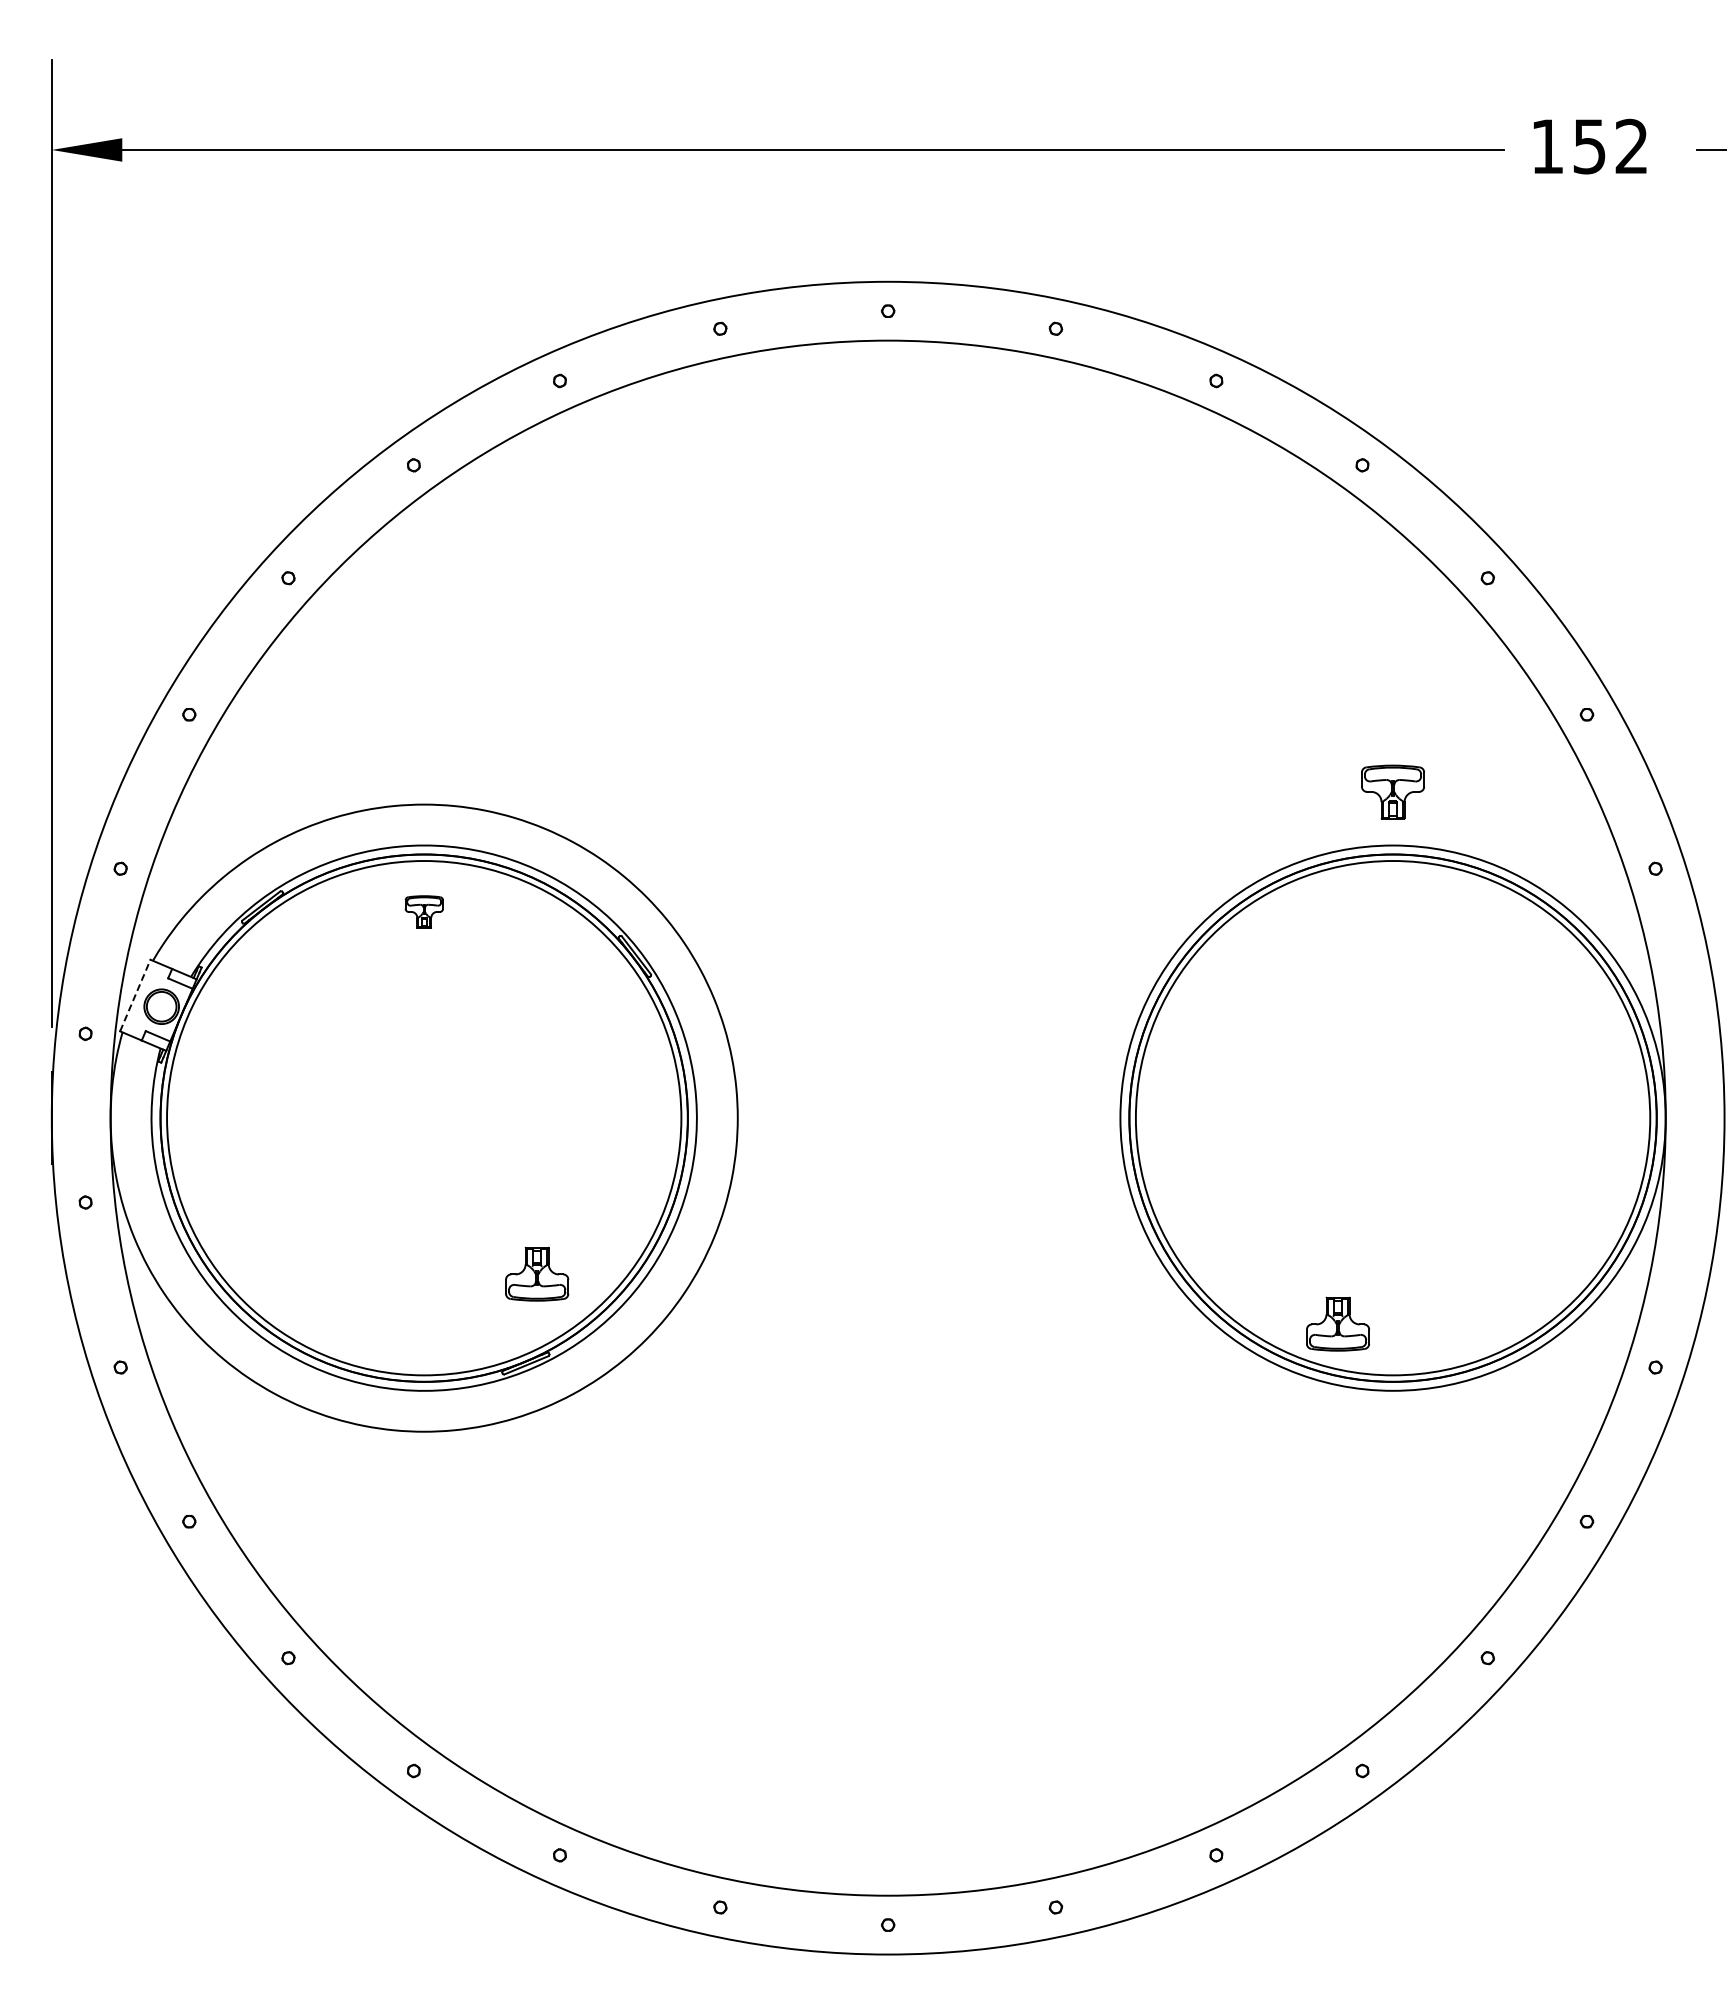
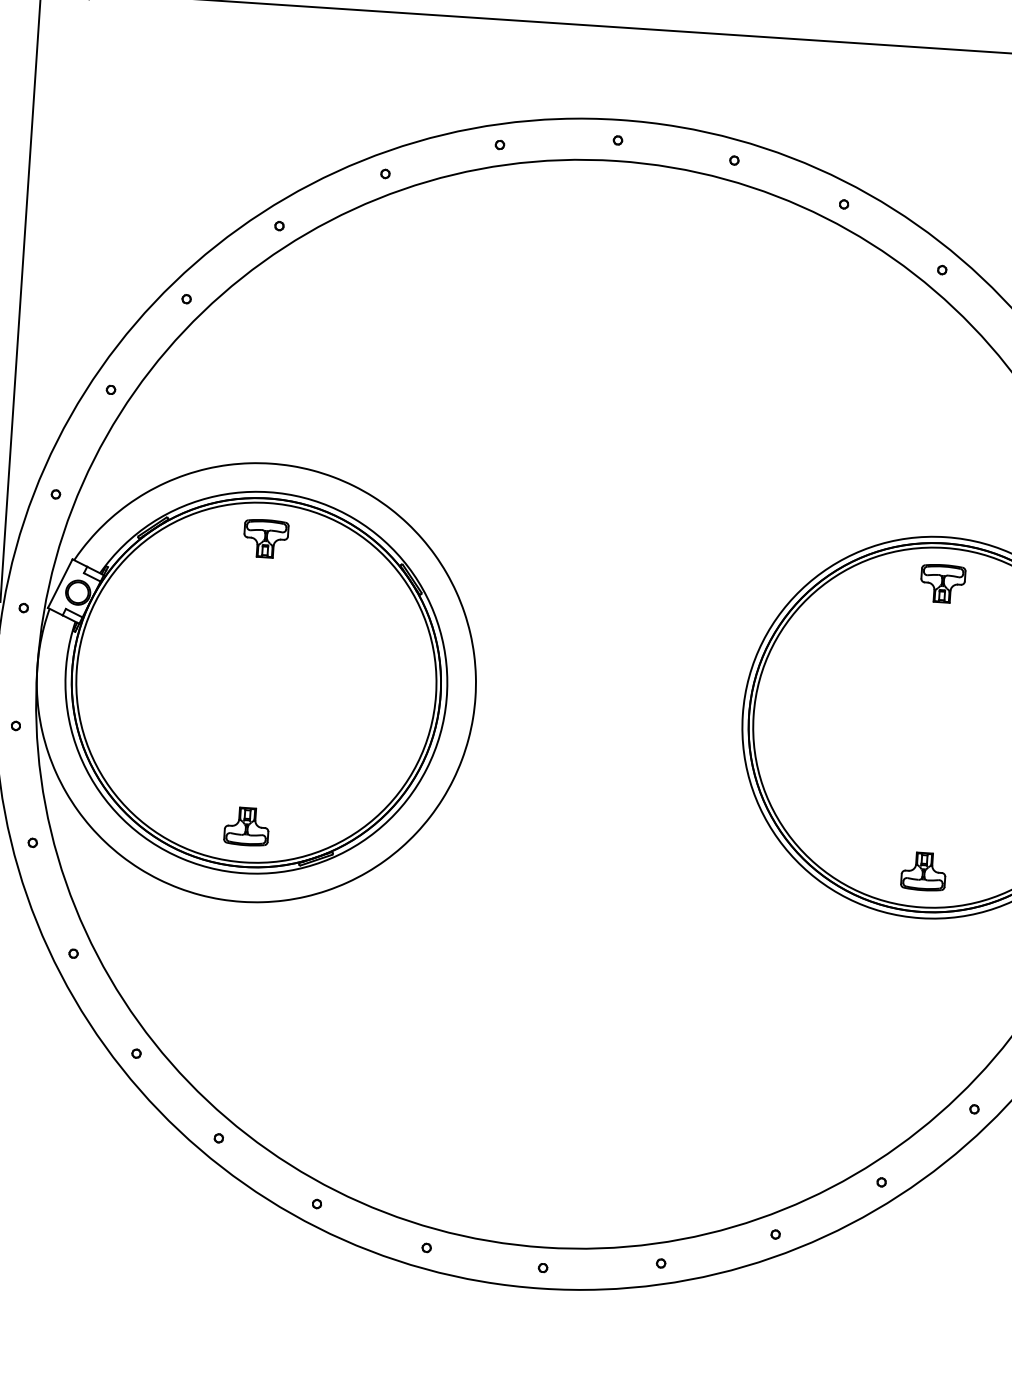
part: (1392, 791) -> (942, 583), moved
part: (424, 911) -> (266, 538), size x1.67
line: (135, 995) -> (60, 583), dashed -> solid
part: (537, 1273) -> (247, 826), moved
part: (1337, 1323) -> (923, 871), moved

